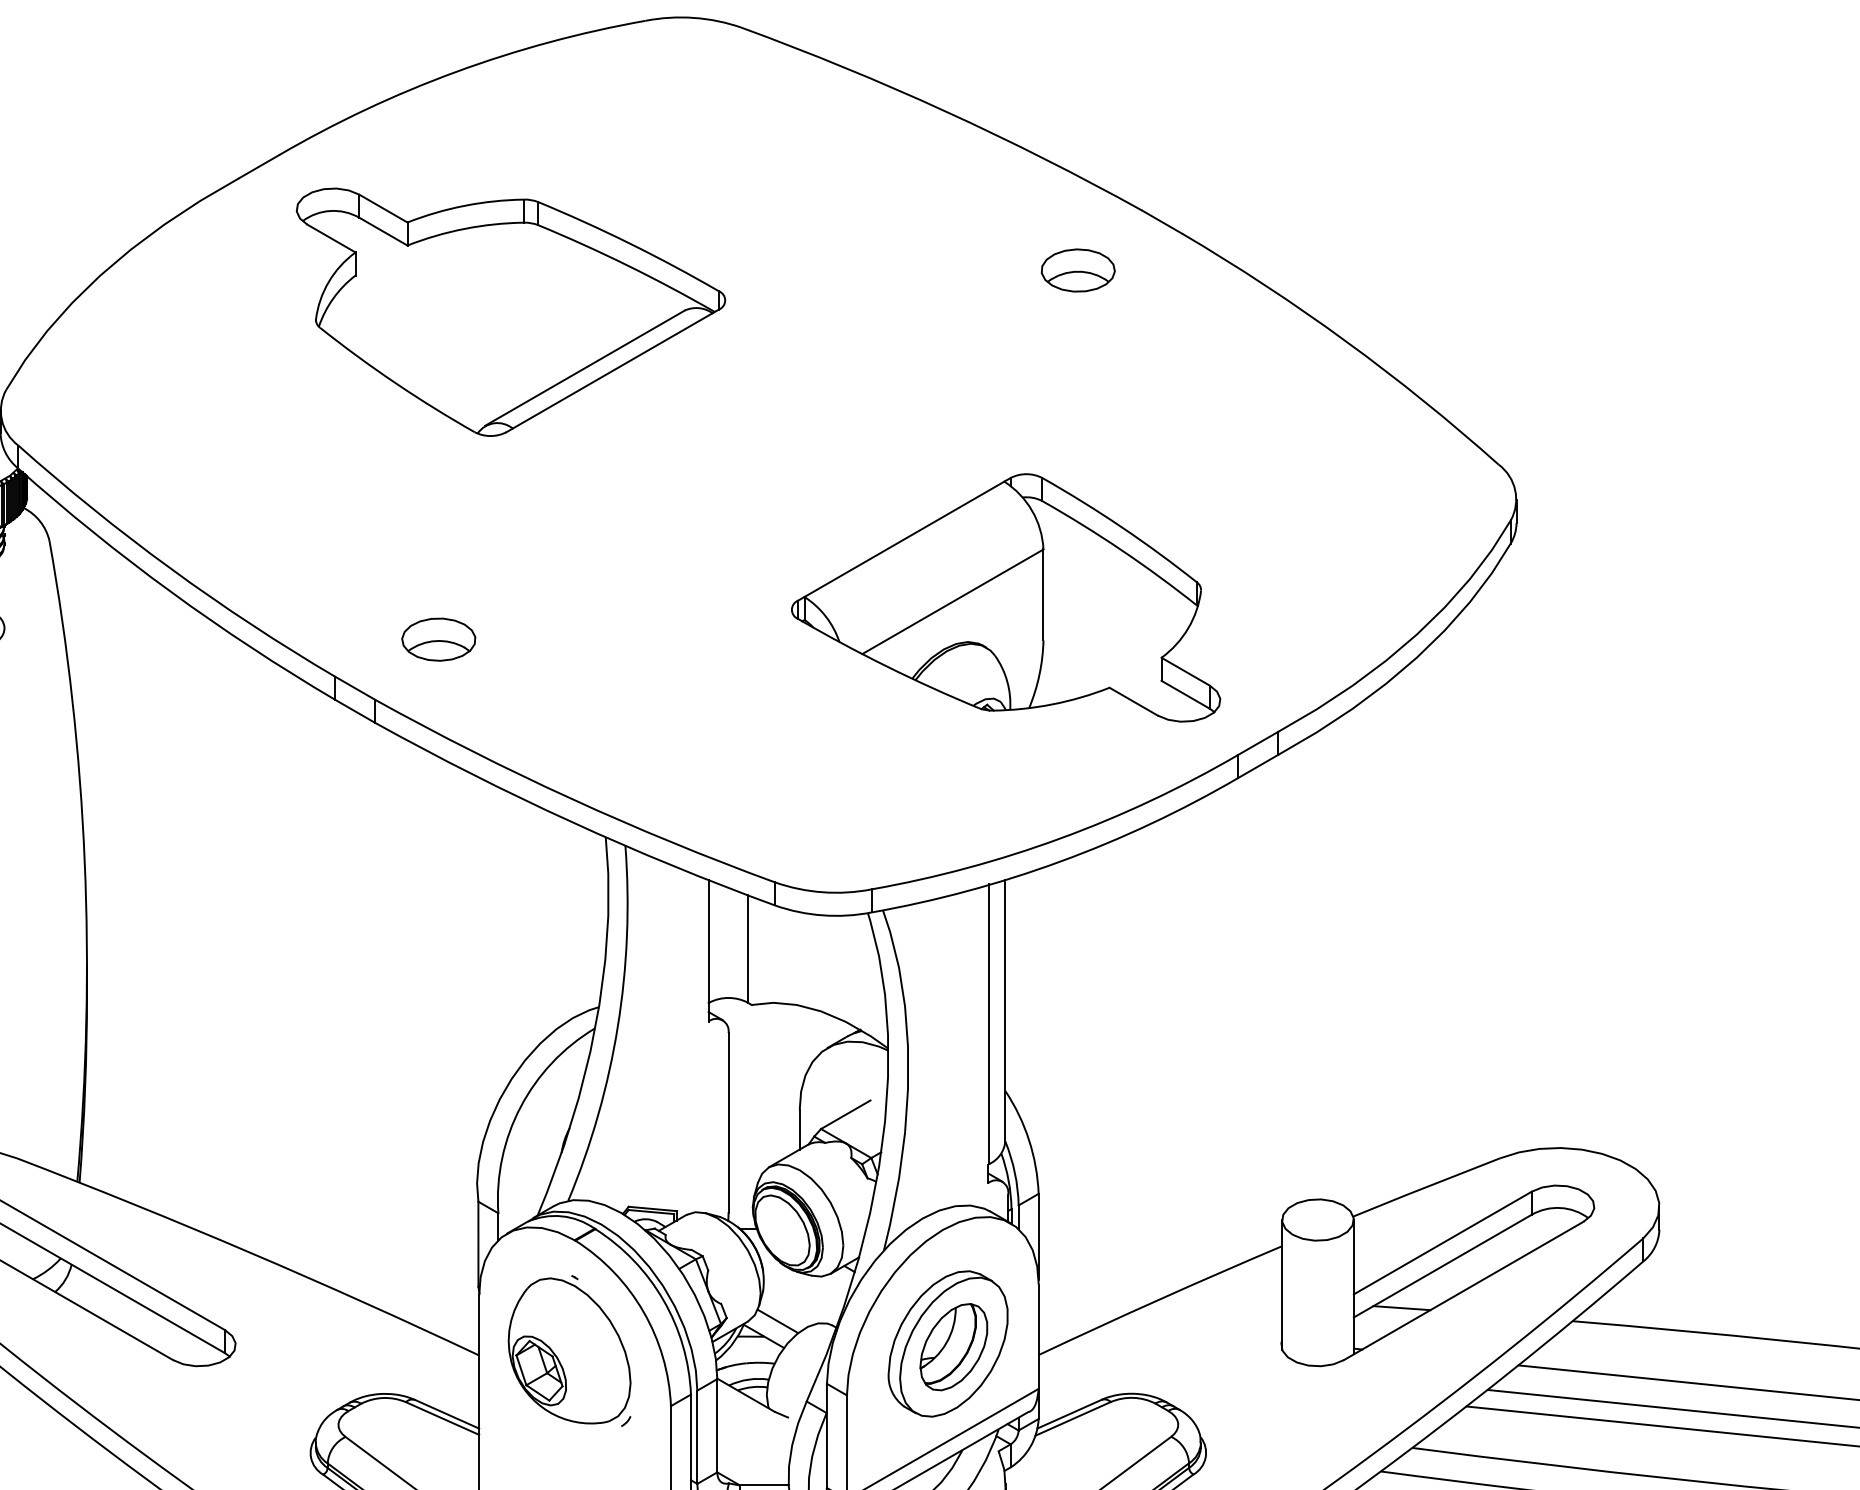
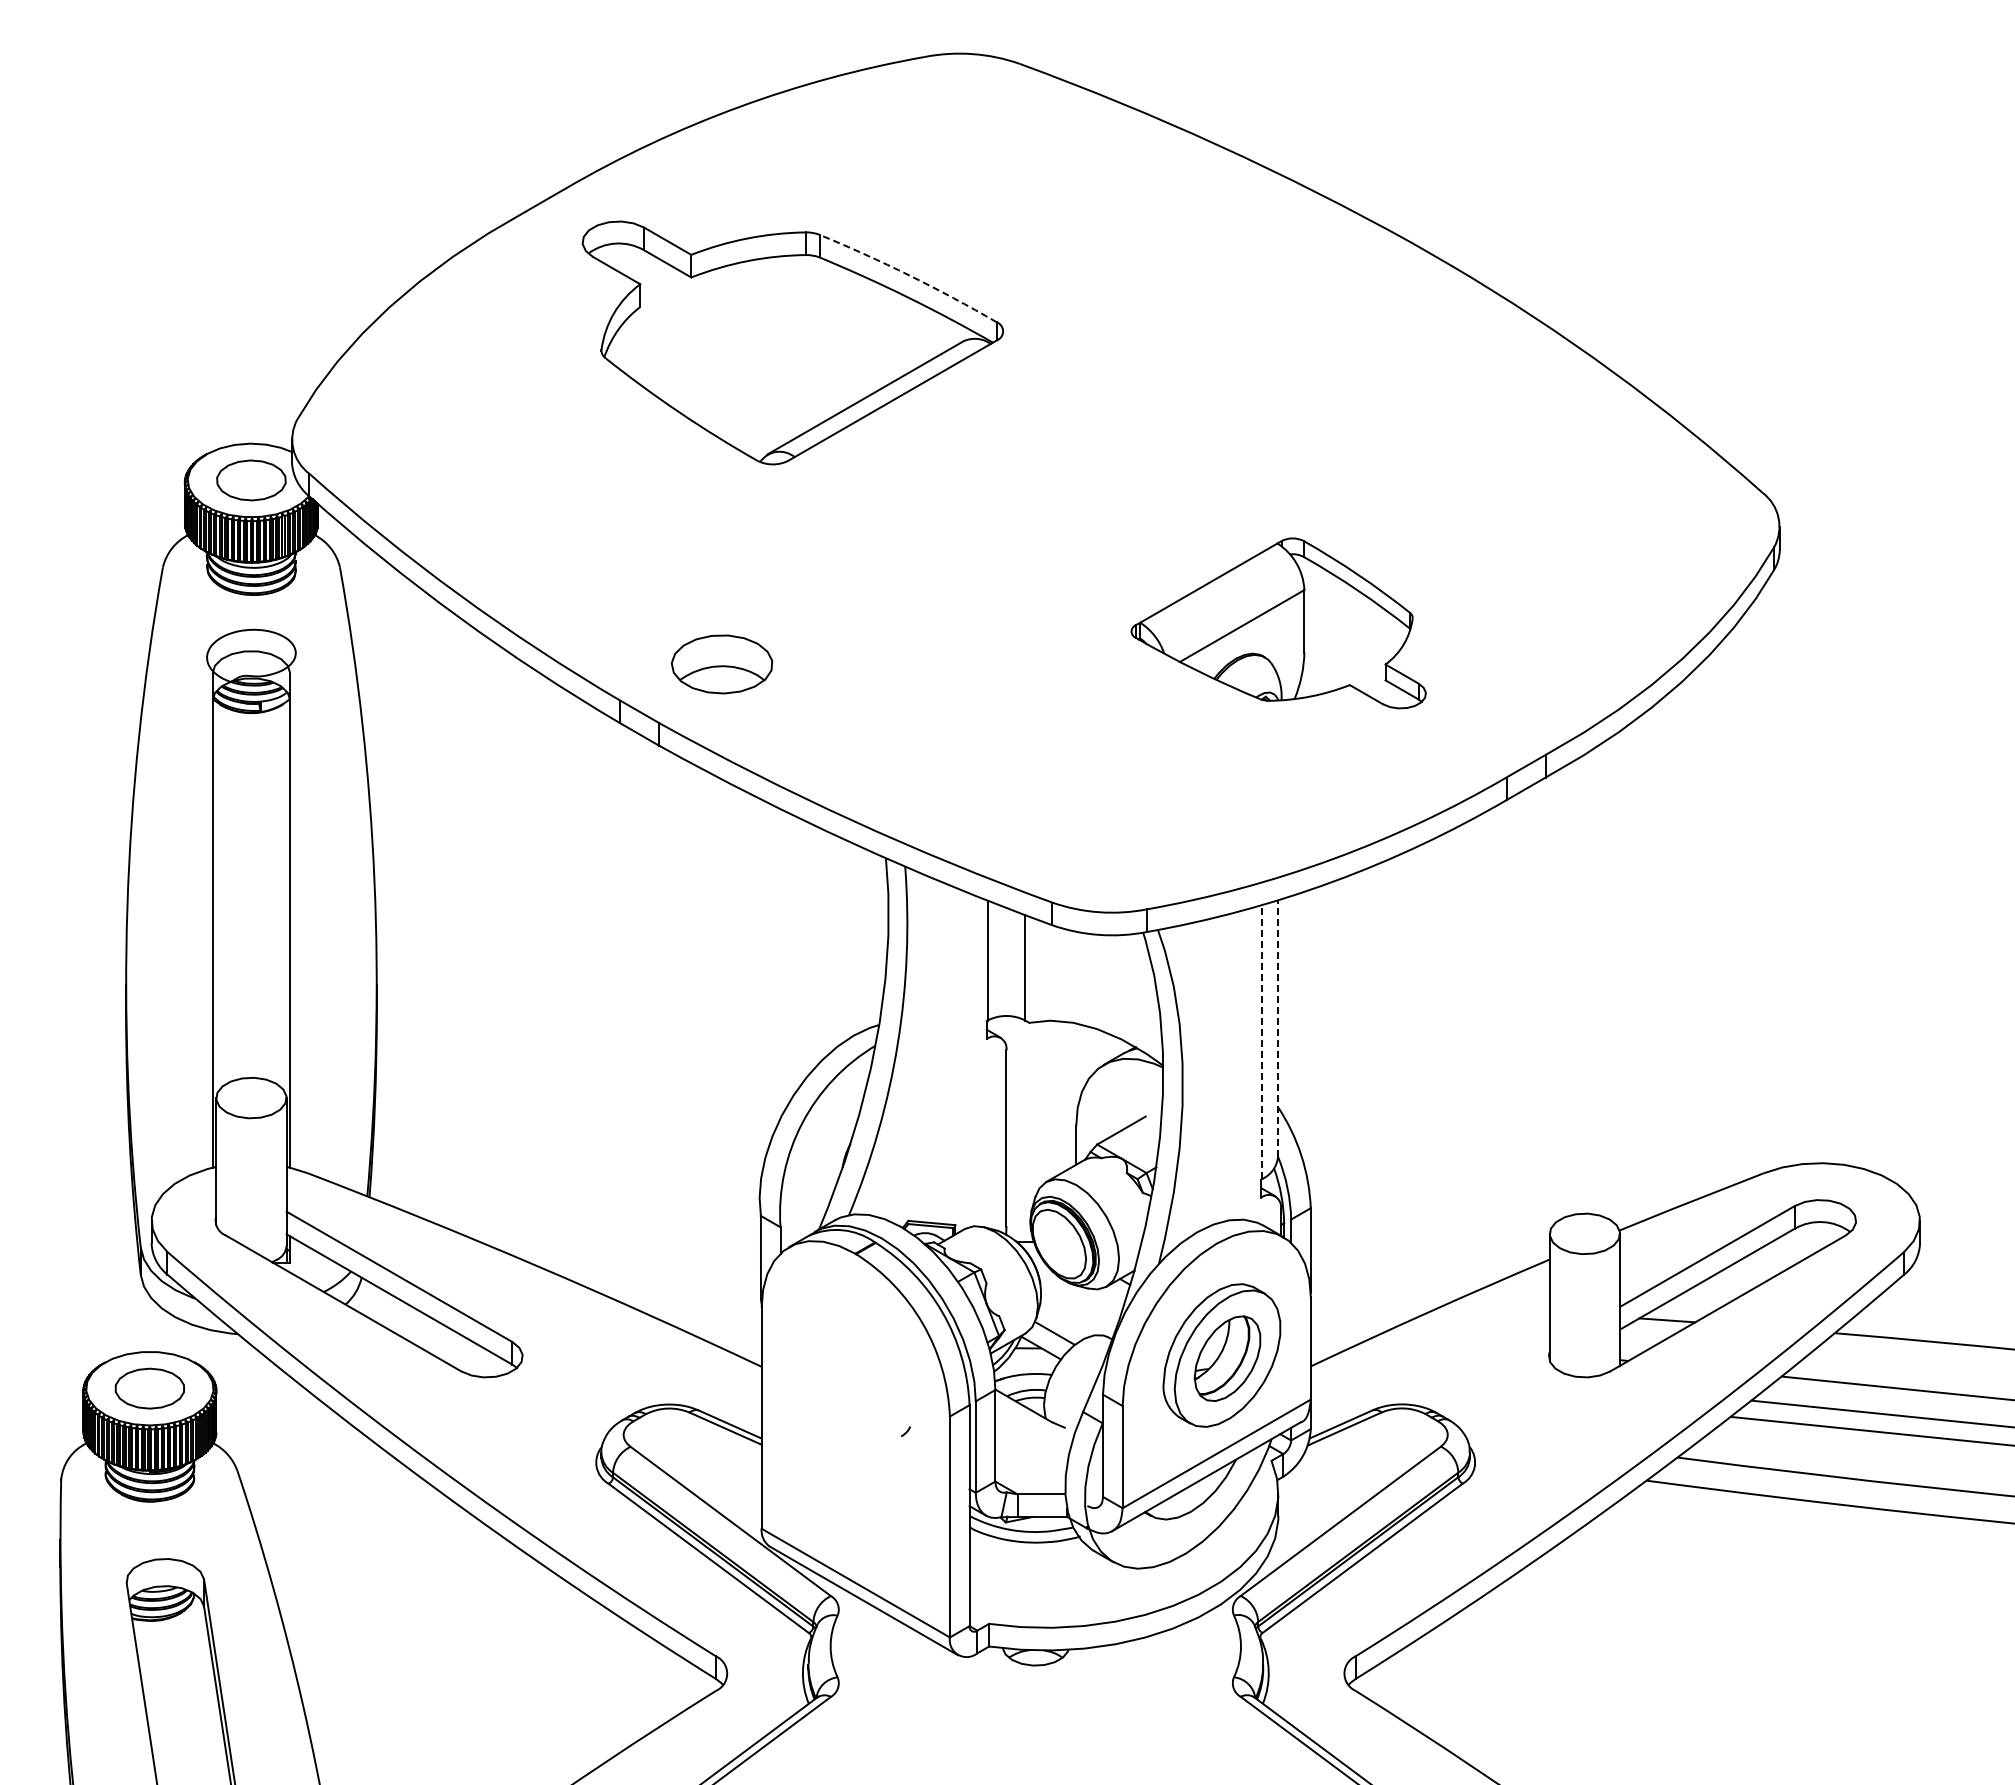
arc: (629, 243) -> (909, 275), solid -> dashed
part: (1078, 270) -> (1349, 301), removed
part: (1005, 598) -> (1278, 623), size x0.7
part: (438, 638) -> (721, 663), size x1.4
line: (1005, 1010) -> (1278, 1028), solid -> dashed
line: (989, 1023) -> (1262, 1041), solid -> dashed
part: (569, 1350) -> (850, 1361), removed

